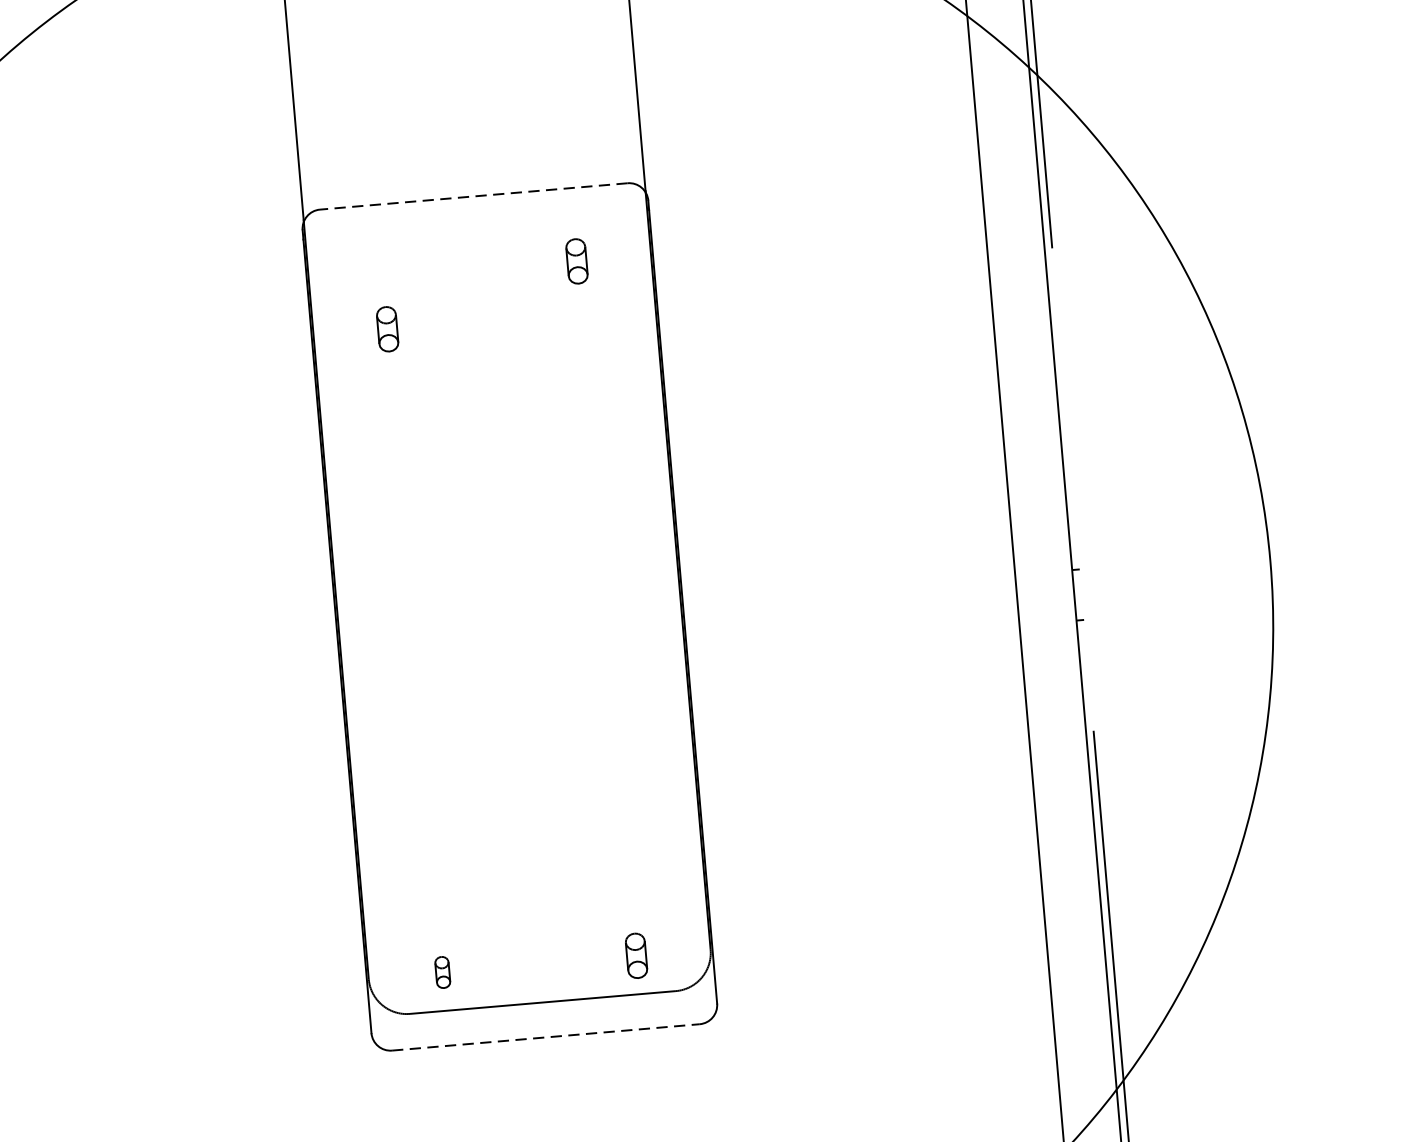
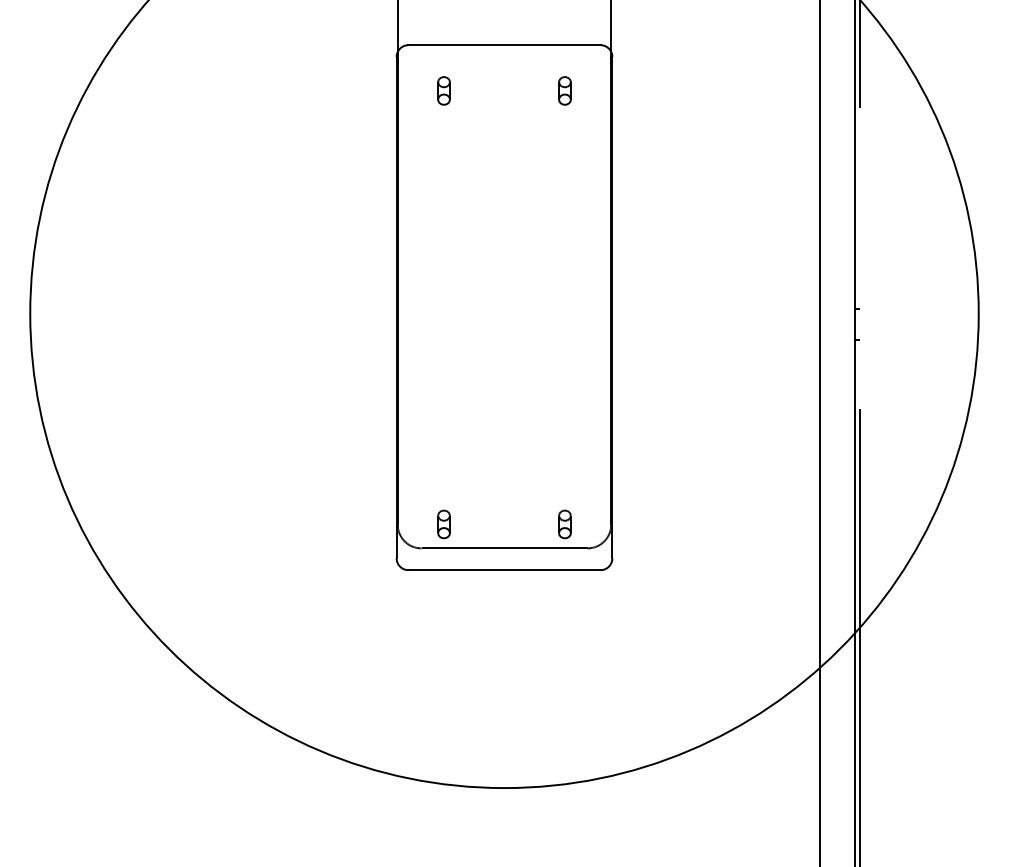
line: (473, 196) -> (504, 45), dashed -> solid
part: (386, 328) -> (443, 90), moved
part: (441, 972) -> (443, 524), size x1.43
line: (547, 1037) -> (505, 570), dashed -> solid

